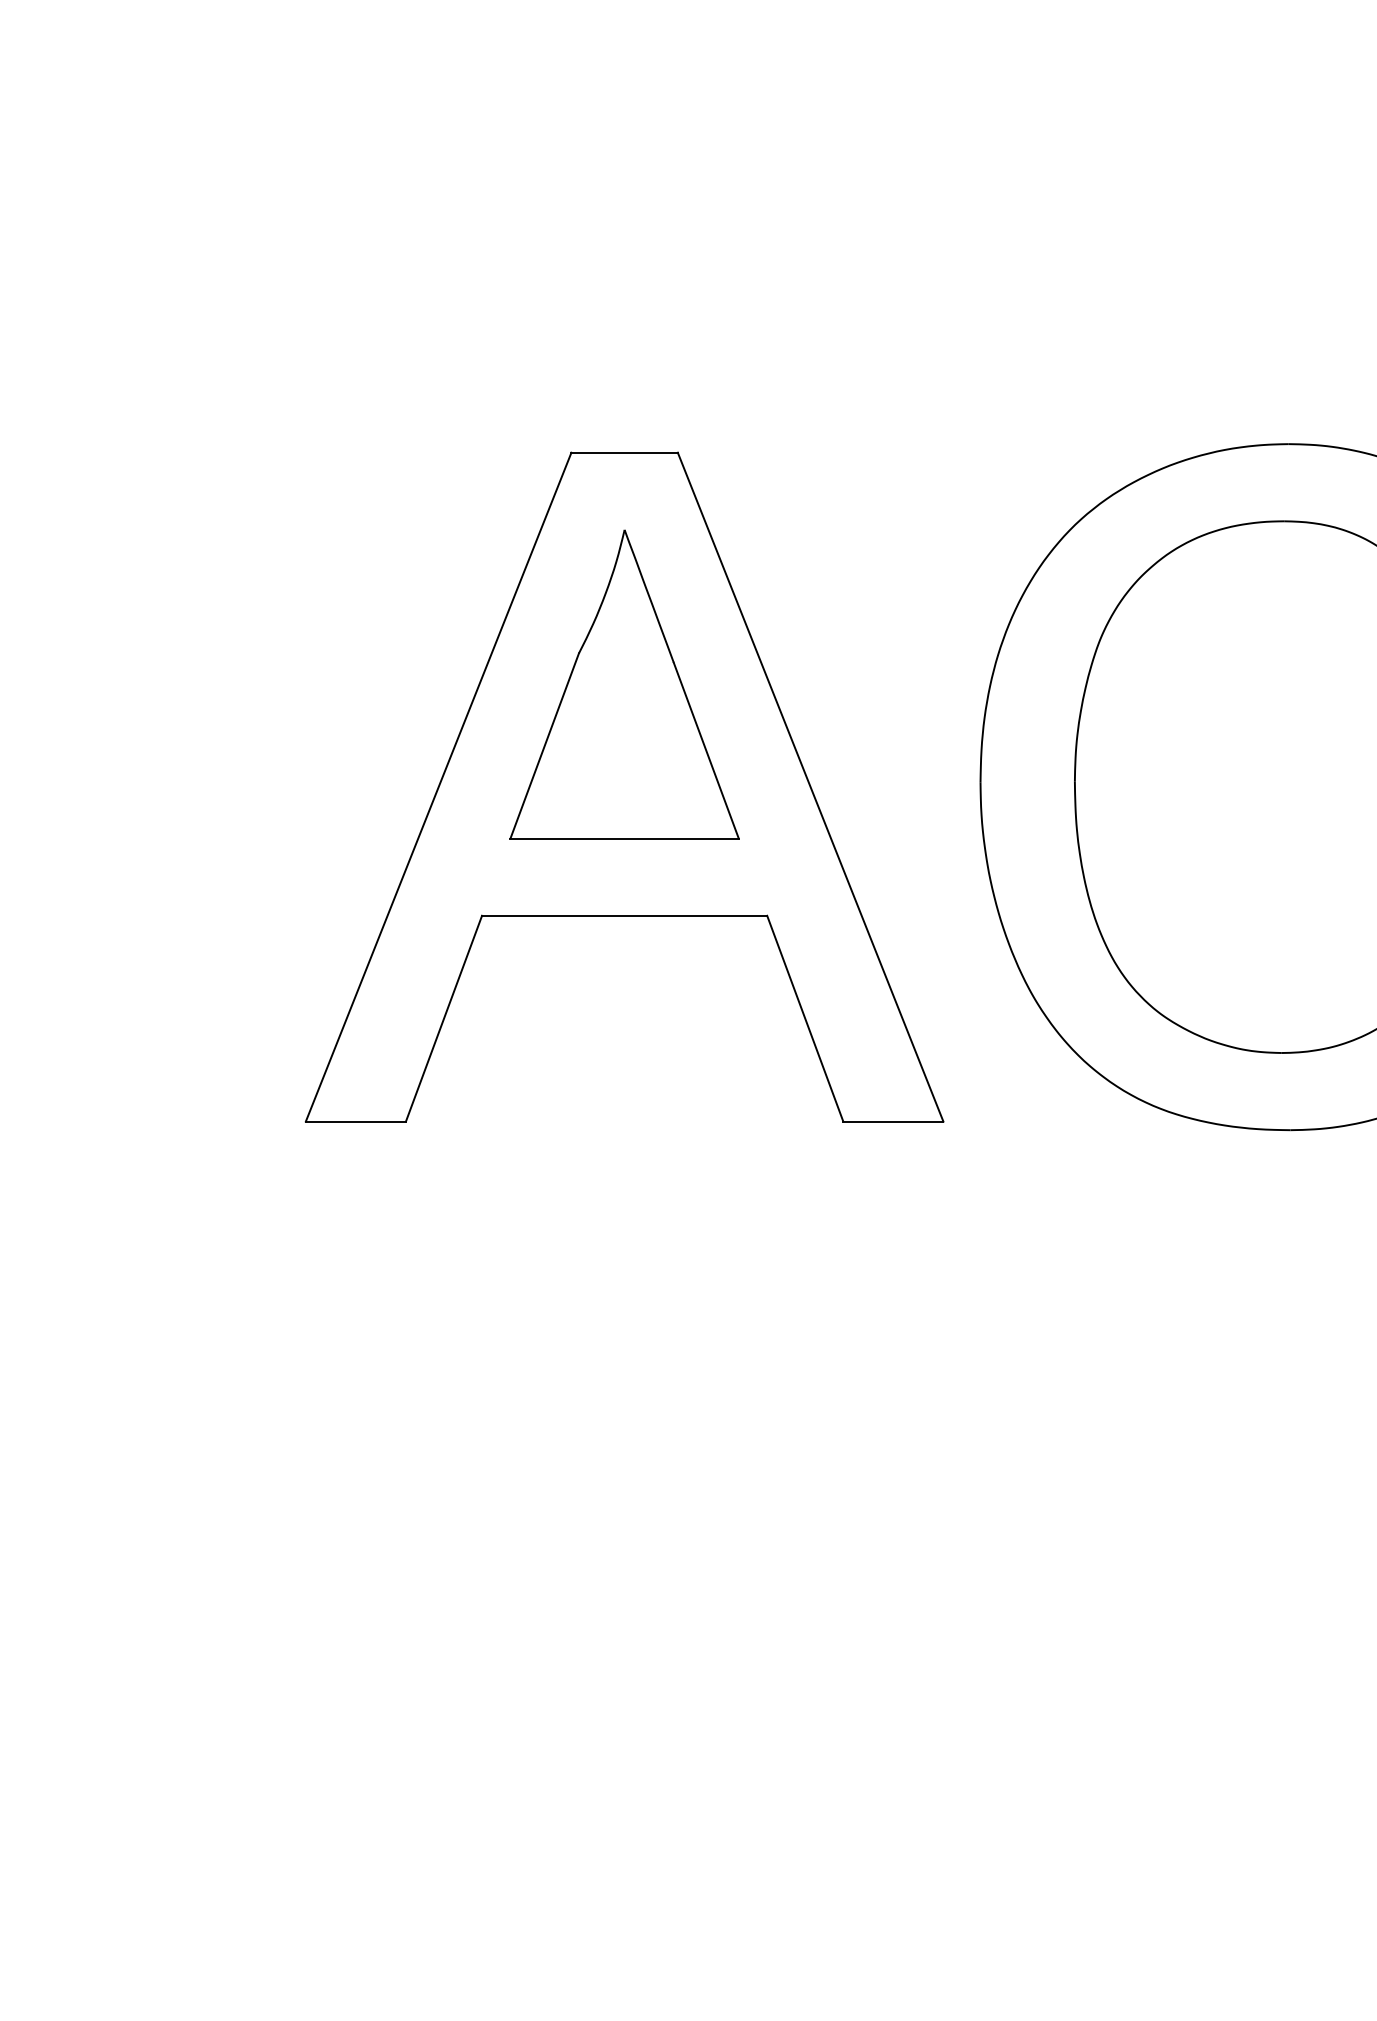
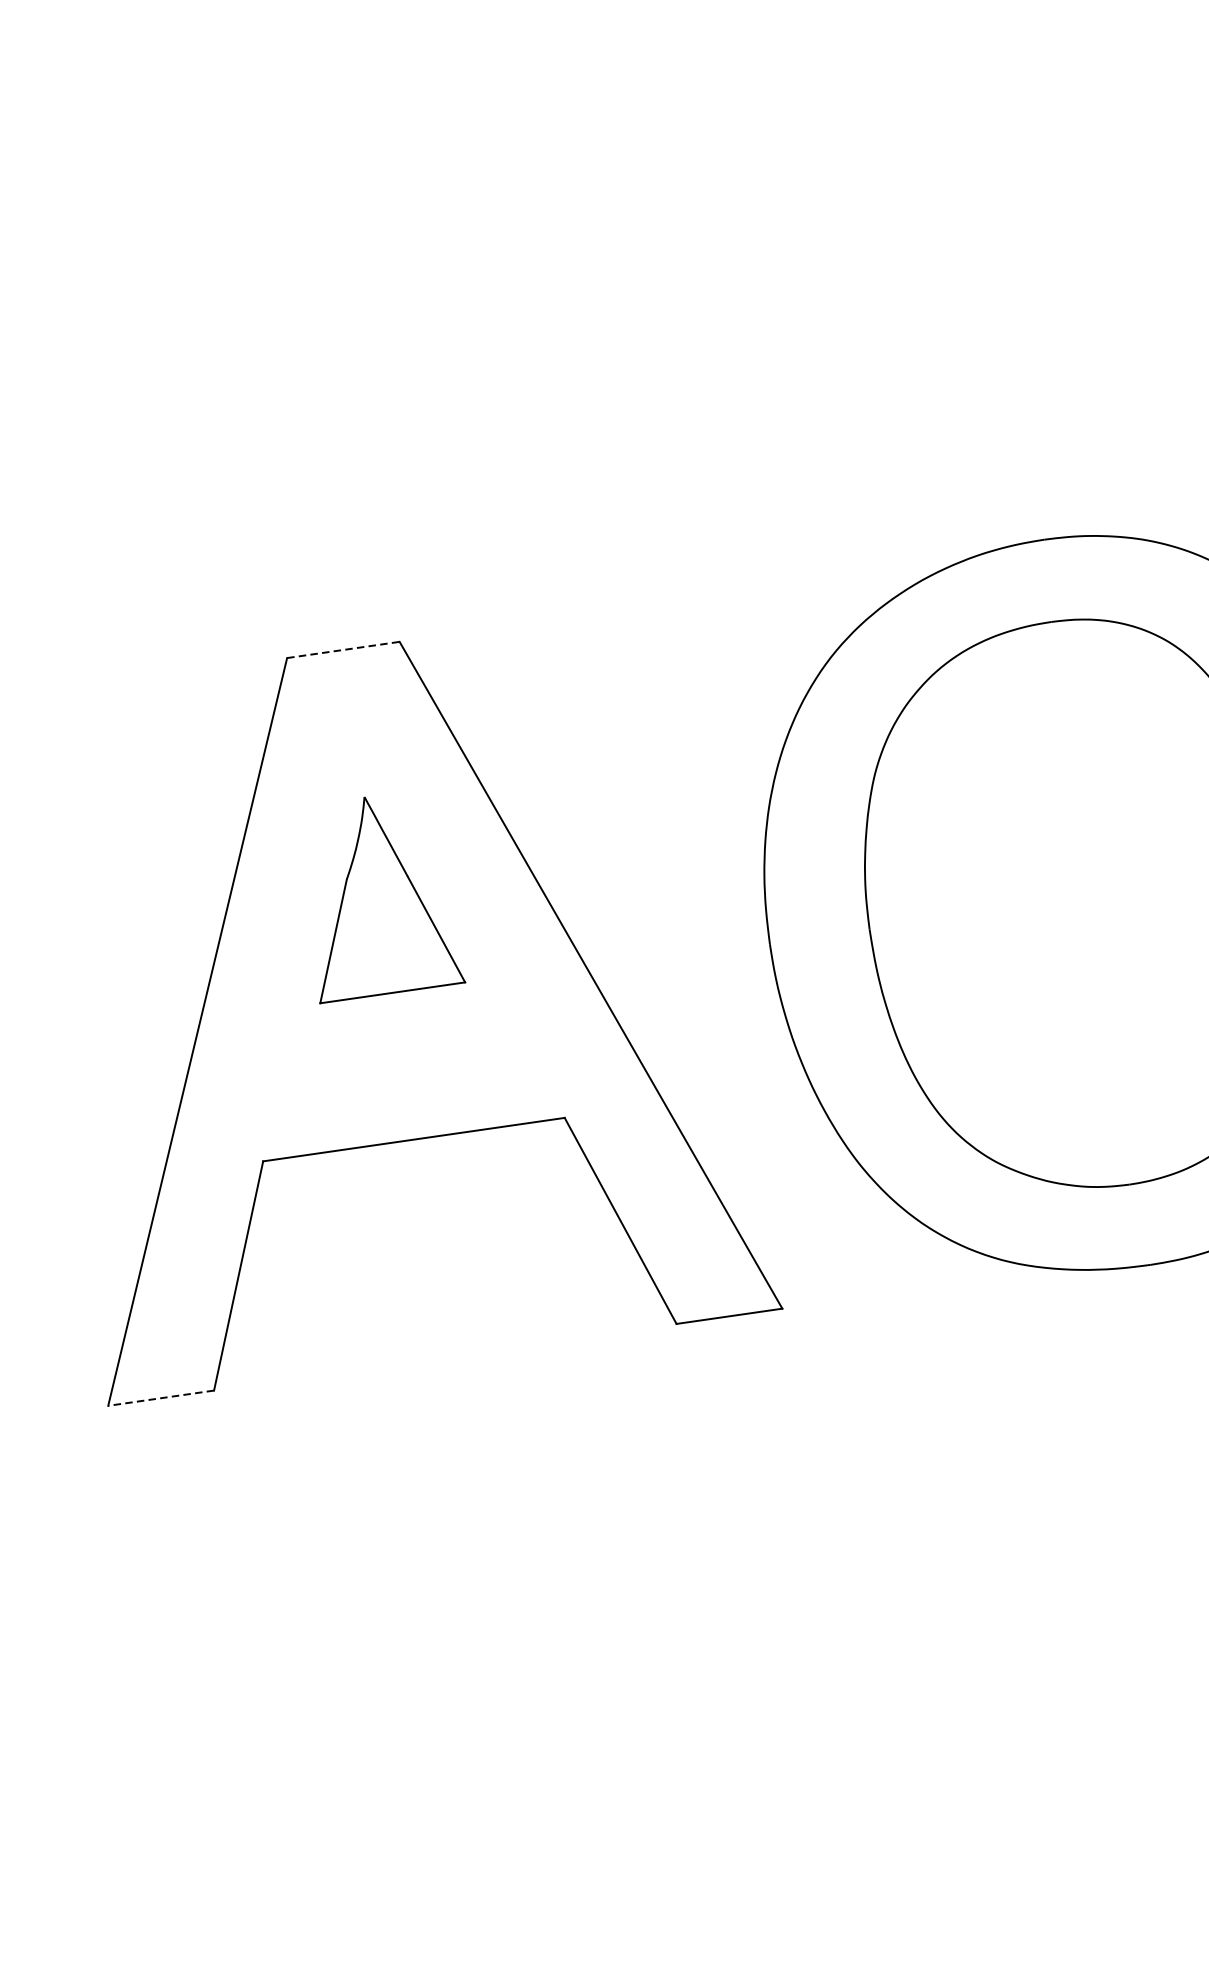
line: (625, 452) -> (344, 649), solid -> dashed
part: (624, 684) -> (378, 895), size x0.6
line: (355, 1121) -> (160, 1398), solid -> dashed

